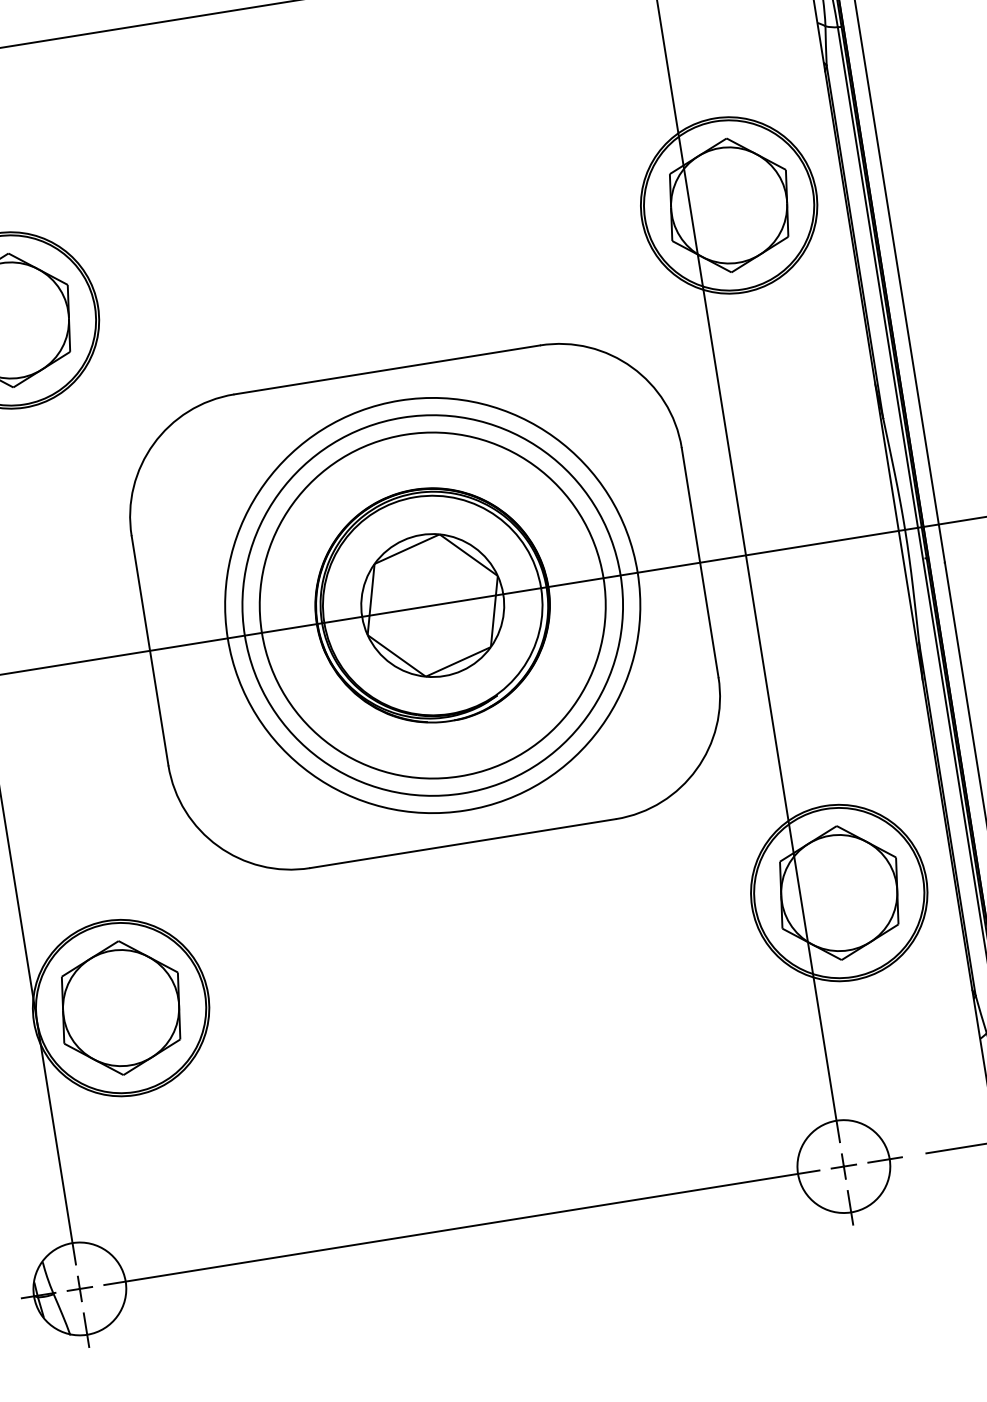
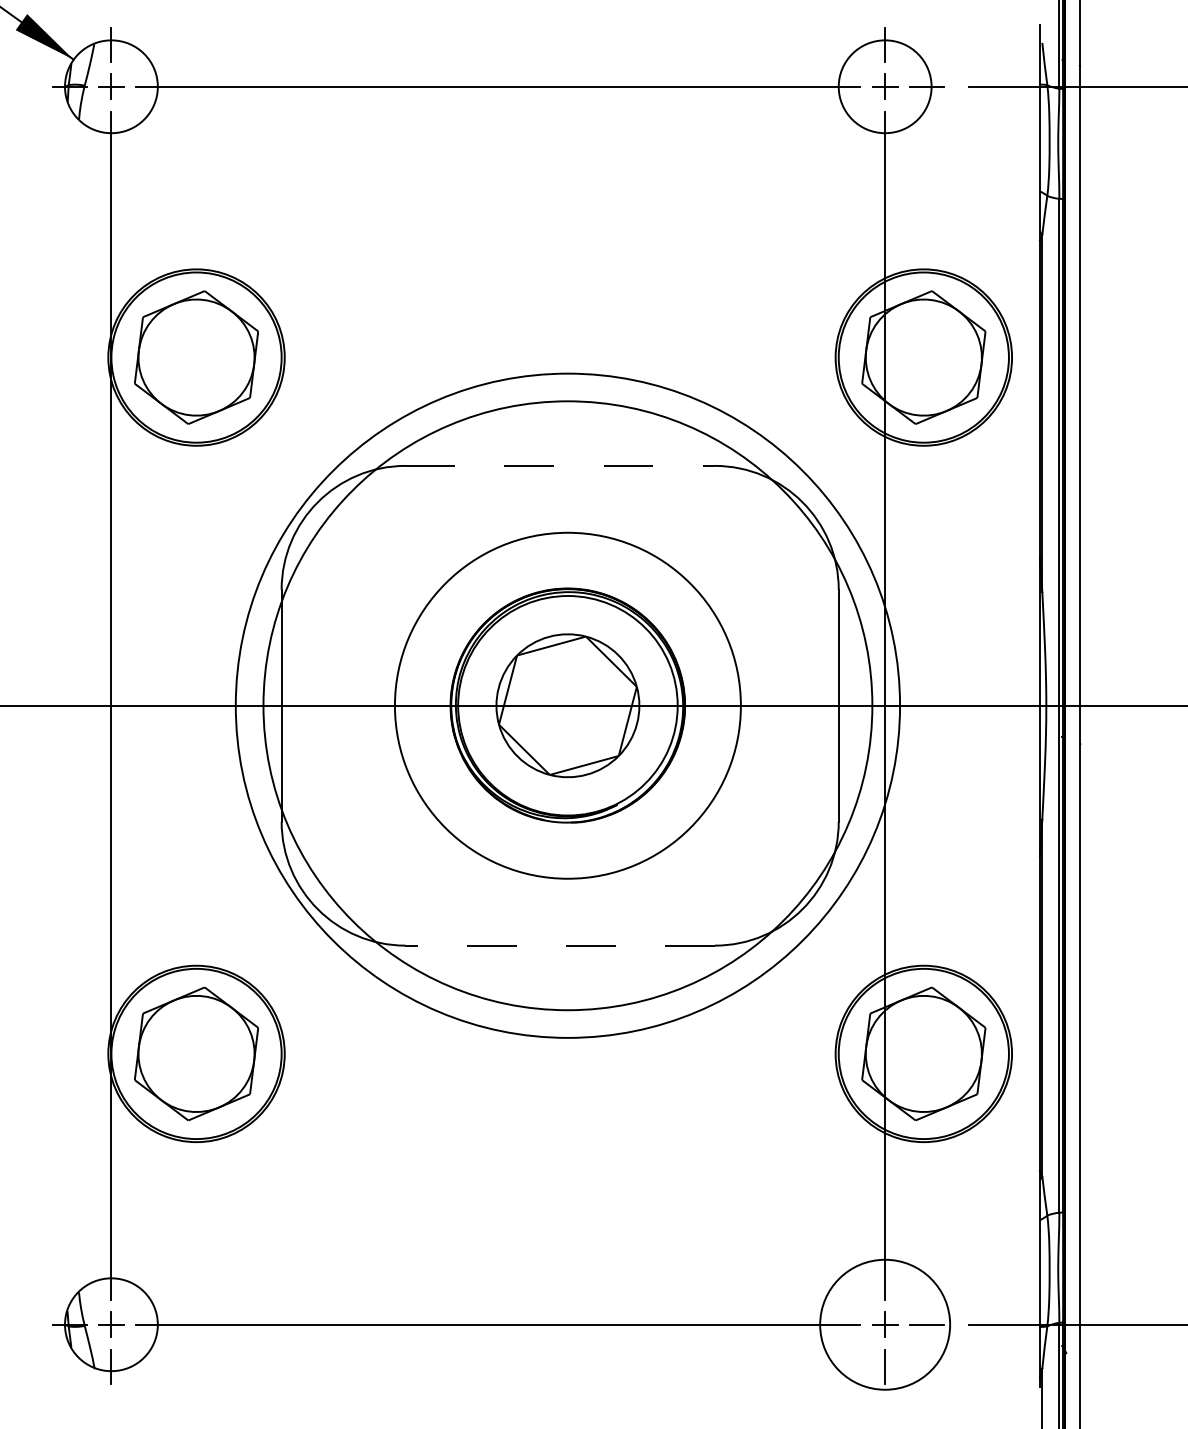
line: (387, 369) -> (560, 465), solid -> dashed
circle: (432, 605) -> (567, 705), size x1.6
circle: (432, 605) -> (567, 705), size x1.6
line: (463, 843) -> (560, 945), solid -> dashed
circle: (843, 1166) -> (884, 1324), size x1.4

